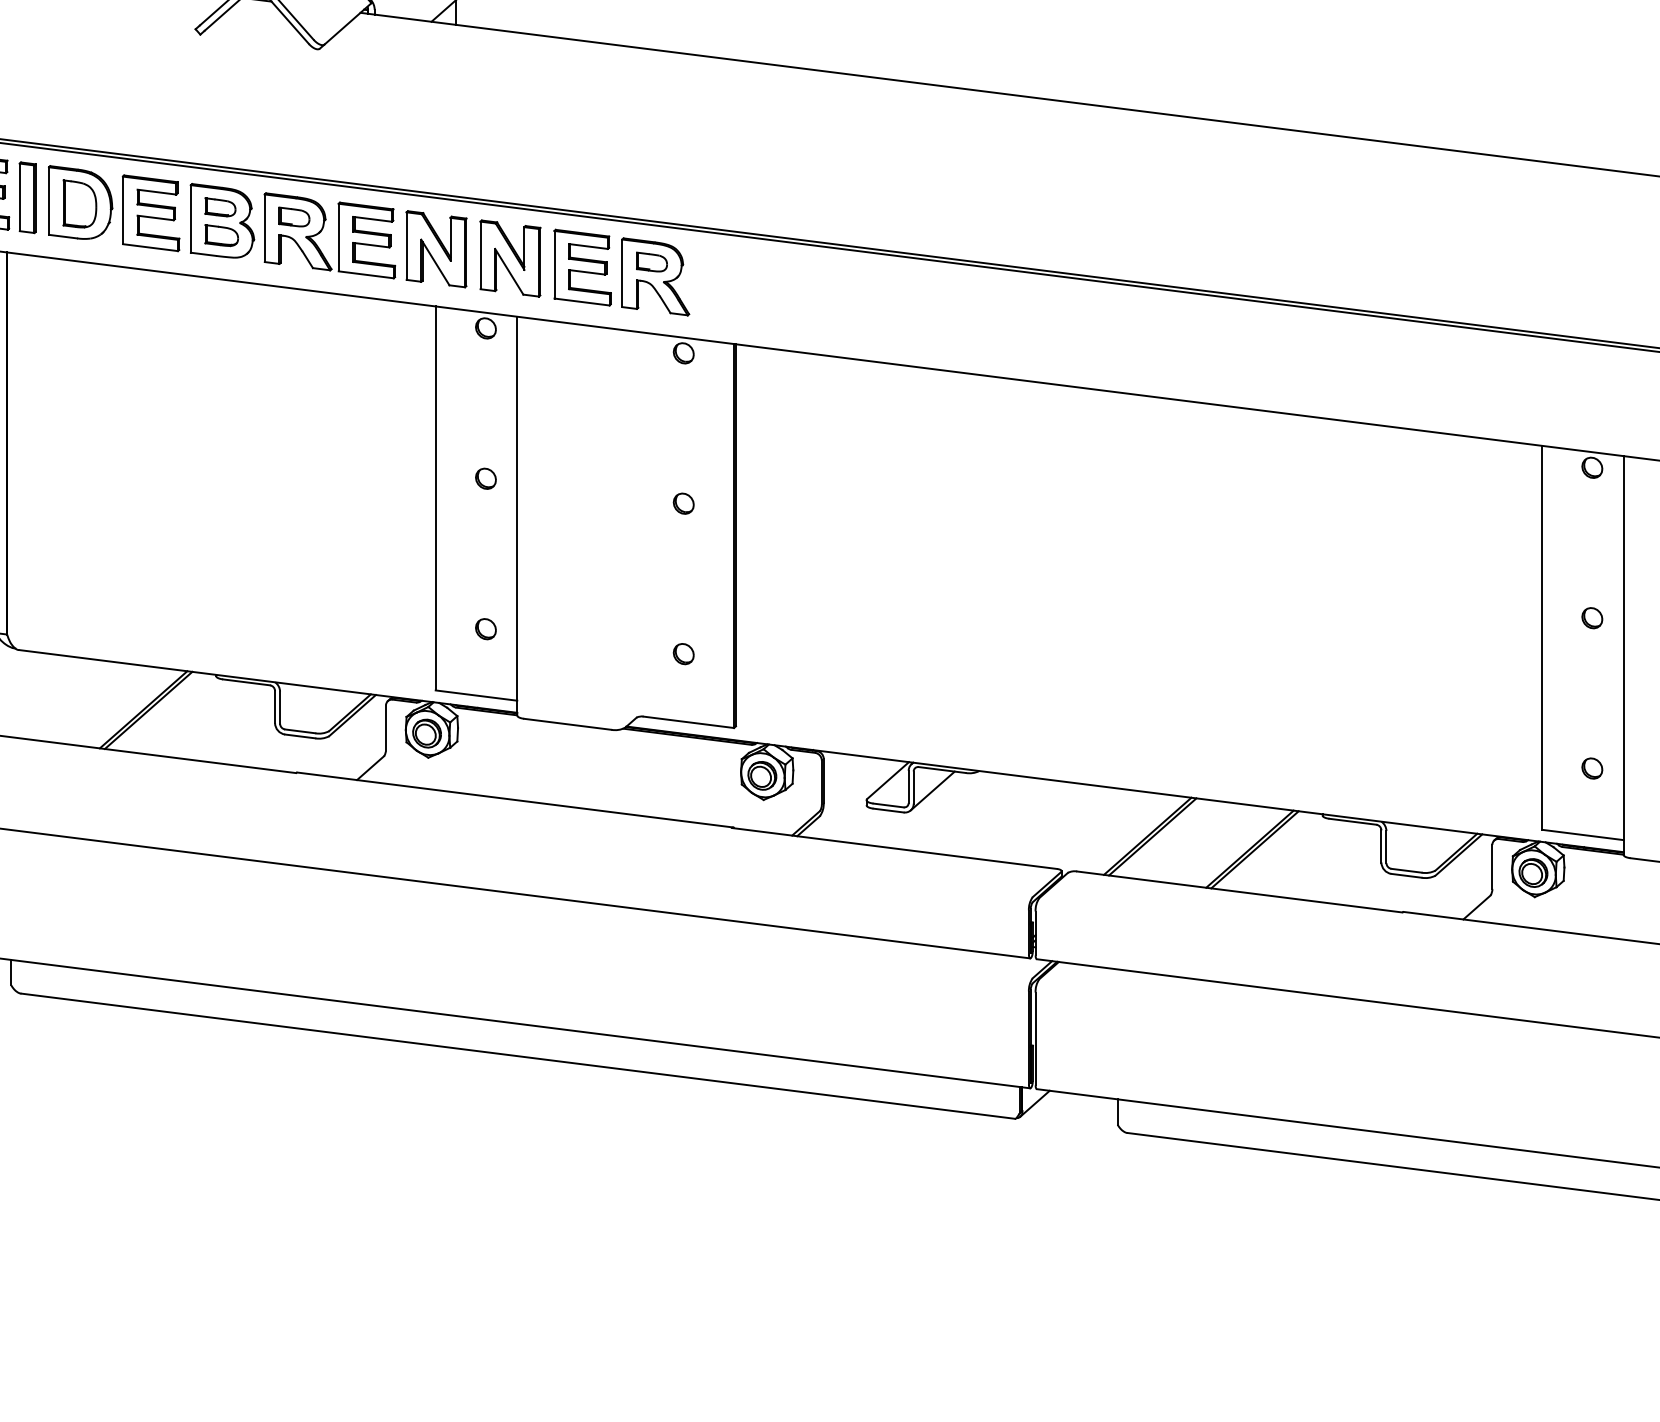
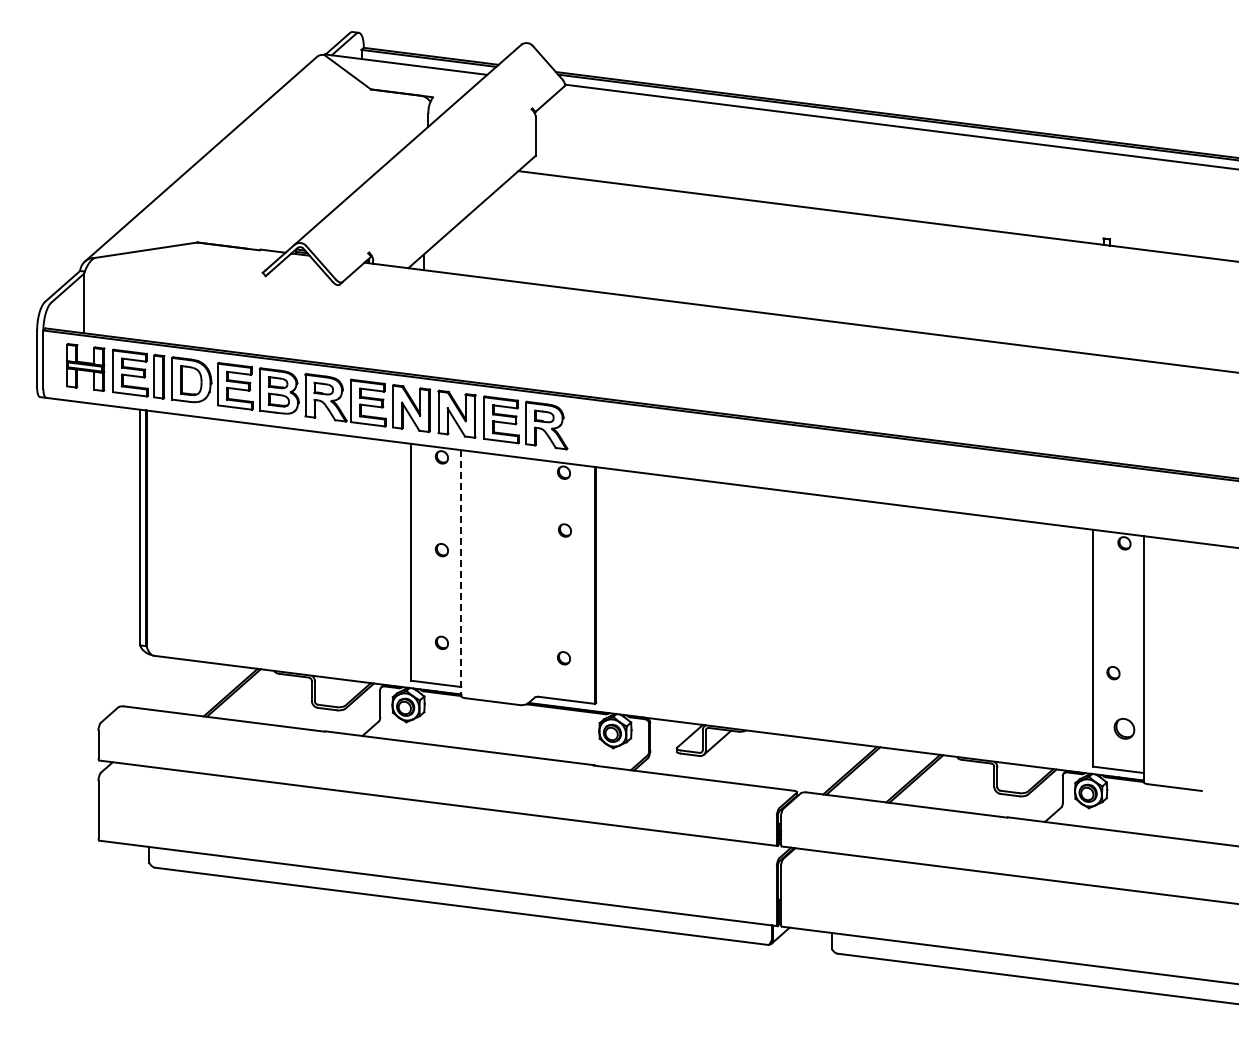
part: (683, 503) -> (564, 530), moved
line: (517, 516) -> (461, 573), solid -> dashed
part: (1592, 618) -> (1113, 673), moved
part: (1592, 767) -> (1124, 728), size x1.6

